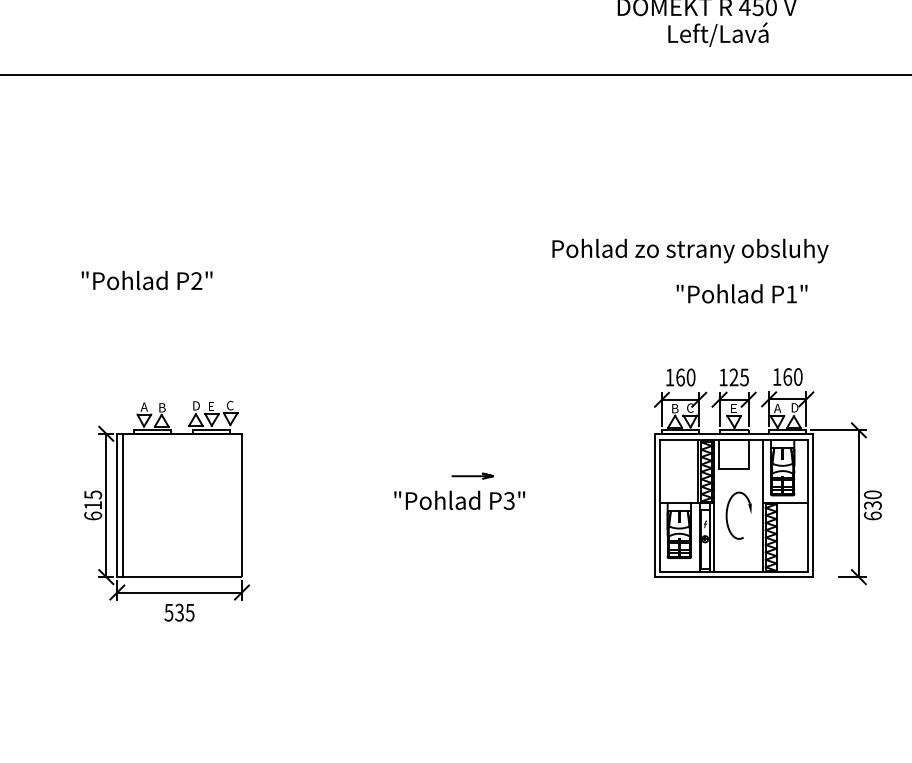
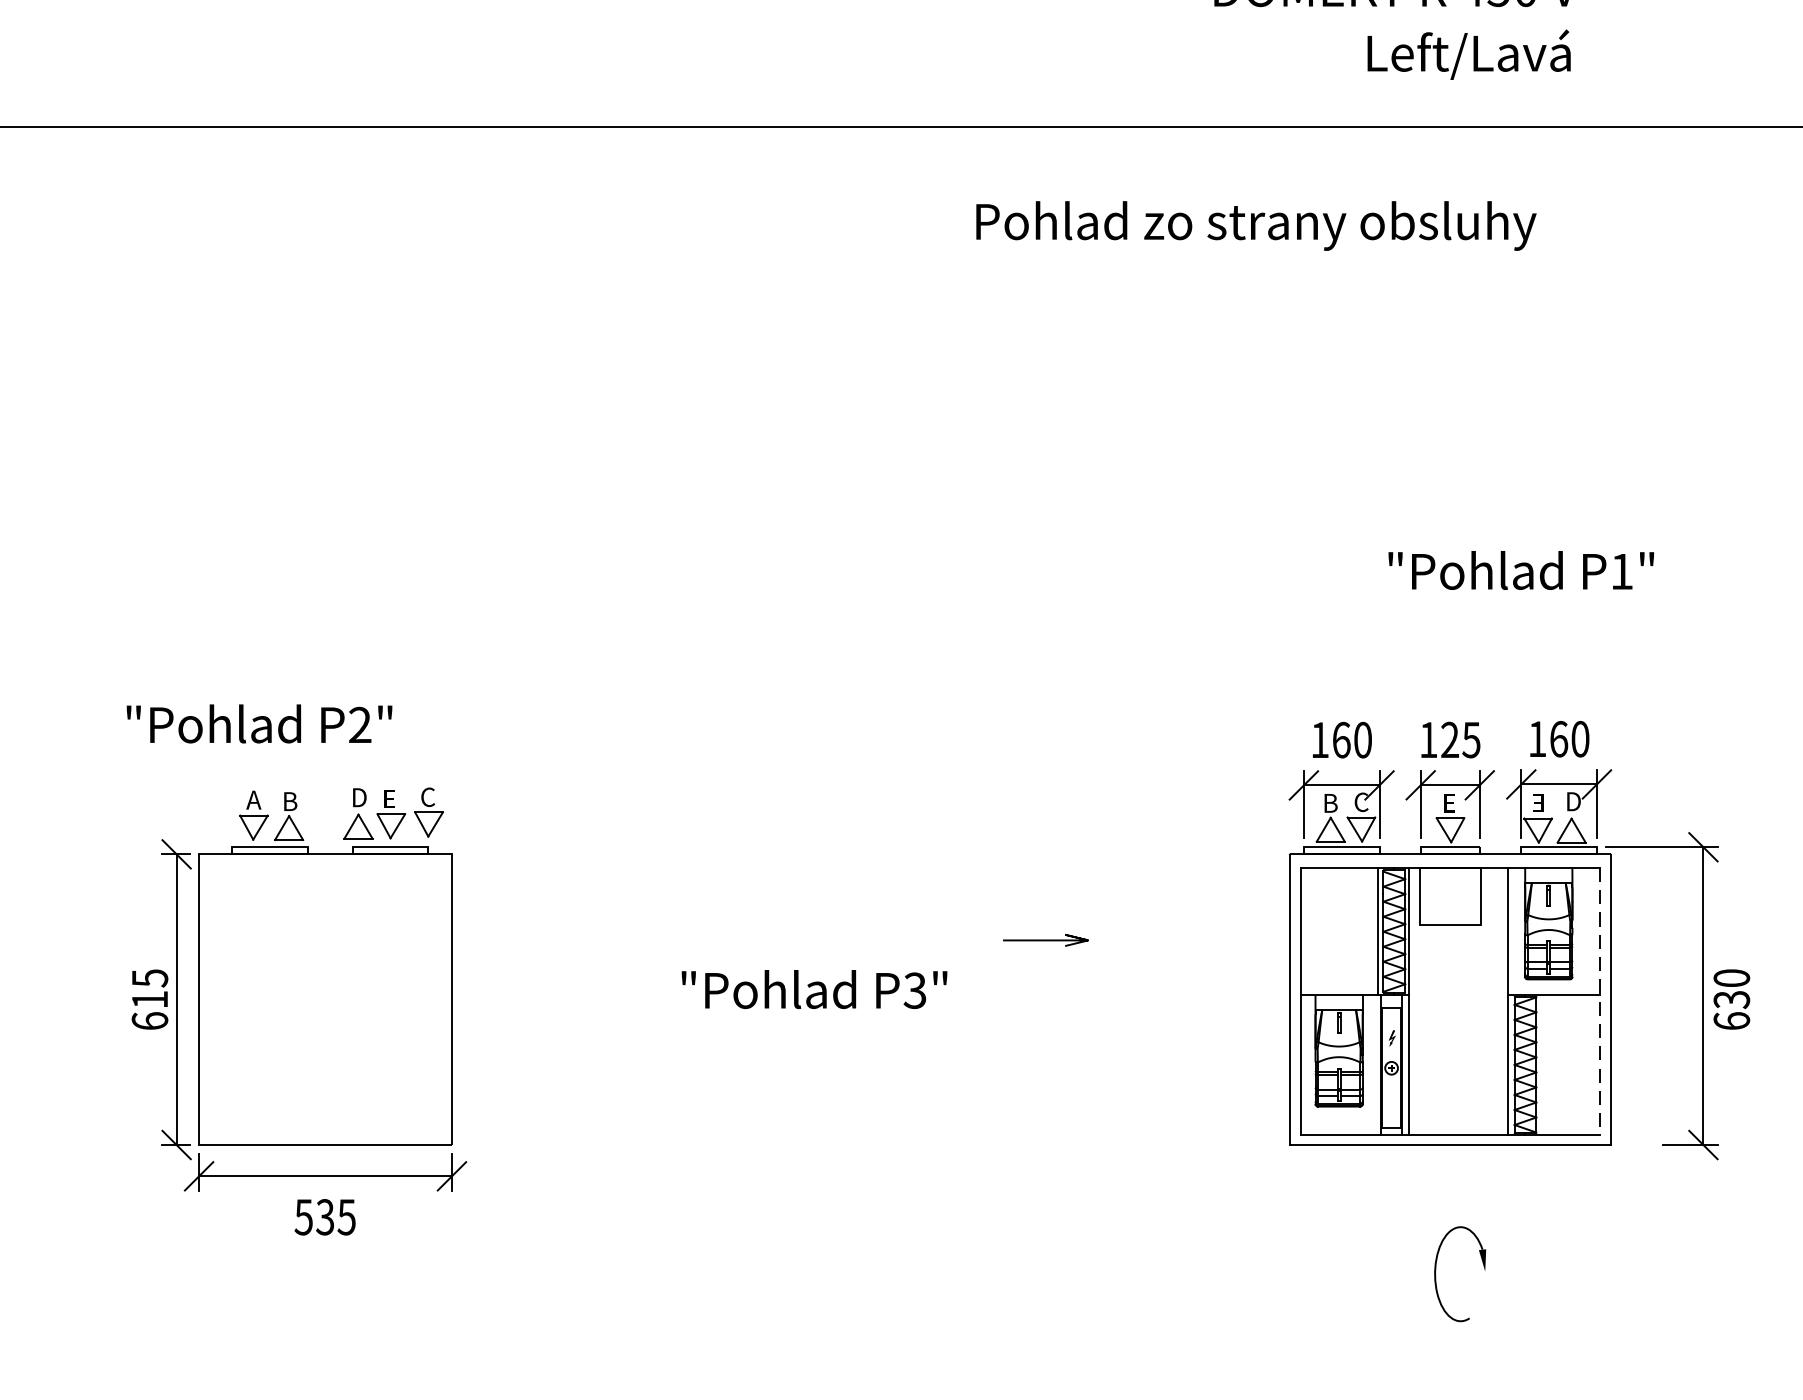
text: (718, 34) -> (1469, 54), moved
text: (690, 250) -> (1256, 224), moved
text: (146, 280) -> (258, 723), moved
text: (741, 293) -> (1520, 569), moved
text: (777, 408) -> (1538, 803), A -> E
line: (472, 475) -> (1045, 938), moved
text: (459, 499) -> (814, 987), moved
line: (122, 505) -> (209, 999), removed
line: (807, 506) -> (1599, 1001), solid -> dashed
part: (727, 515) -> (1436, 1273), moved

